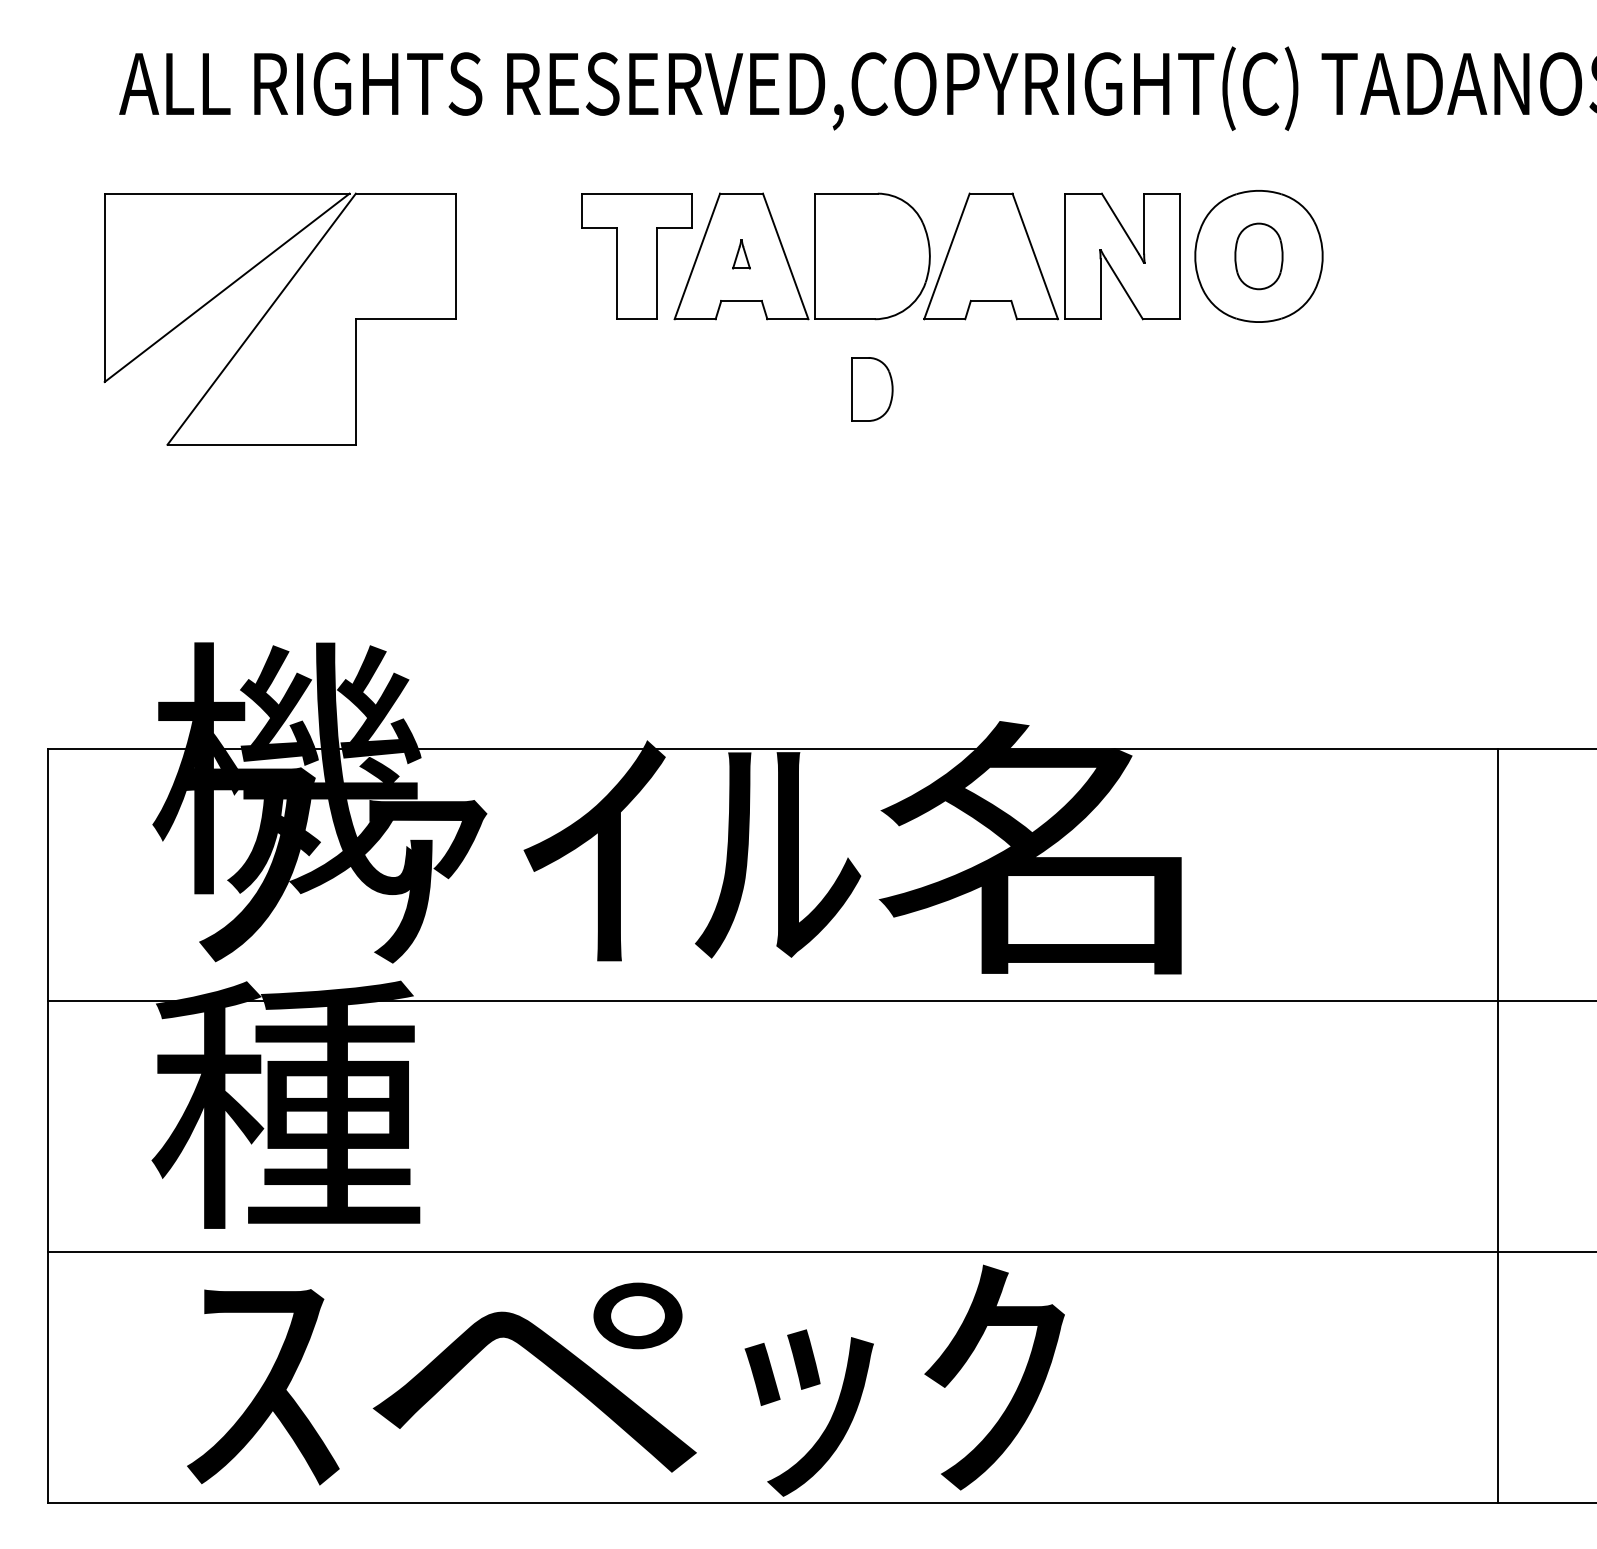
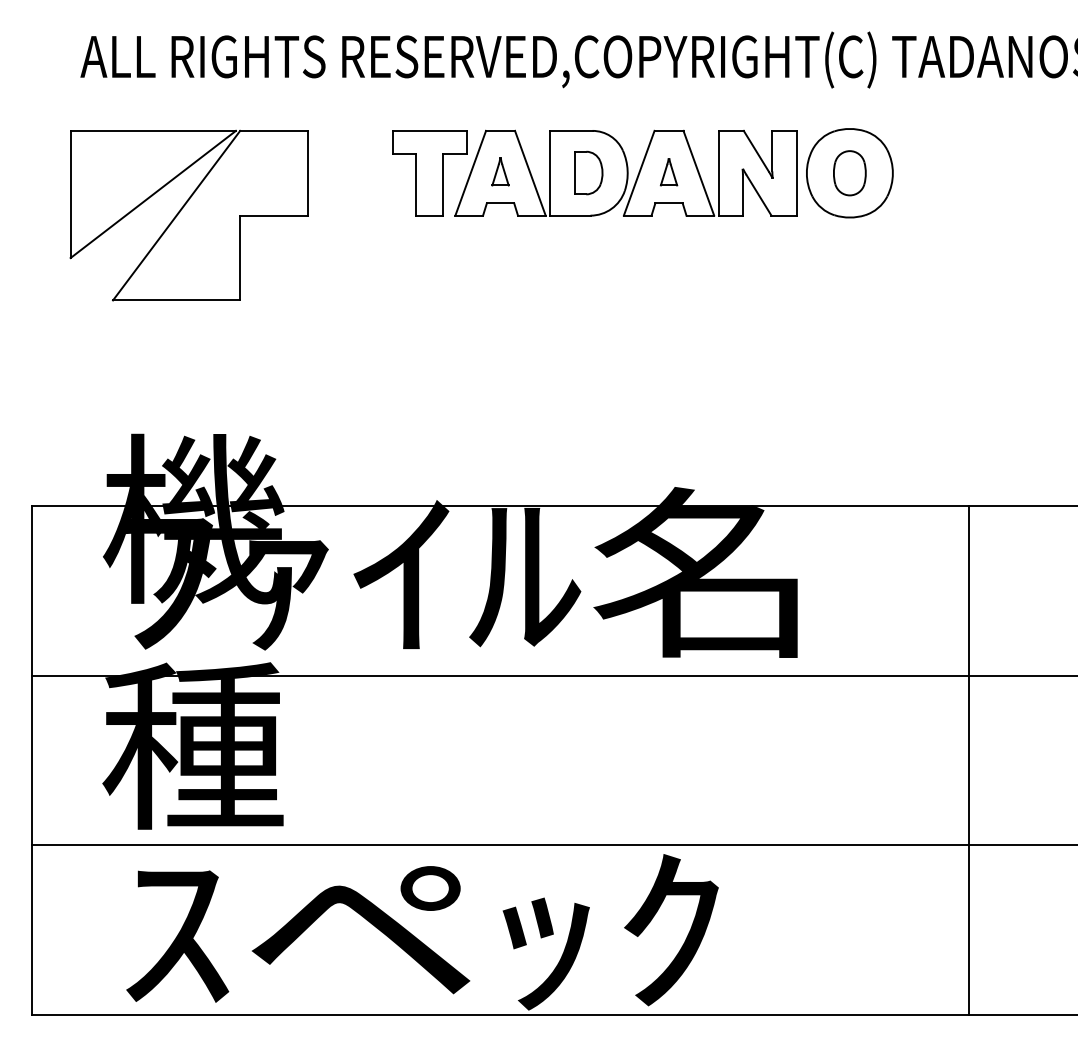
part: (741, 253) -> (500, 171), size x1.43
part: (990, 255) -> (668, 172), added
part: (871, 388) -> (588, 172), moved
line: (1498, 1126) -> (969, 760), moved

